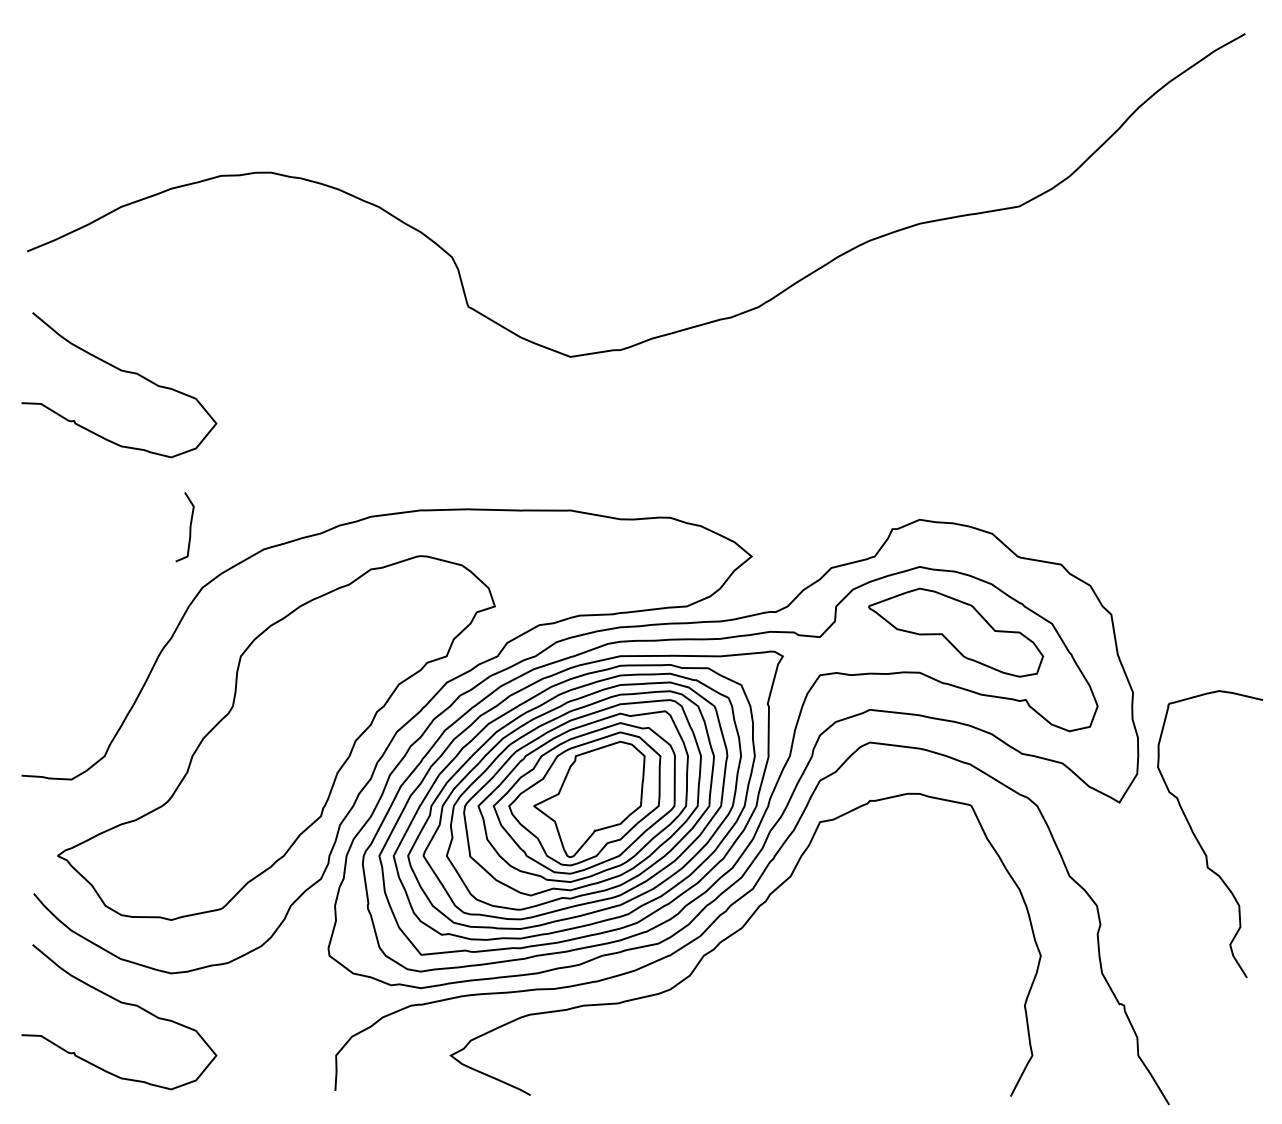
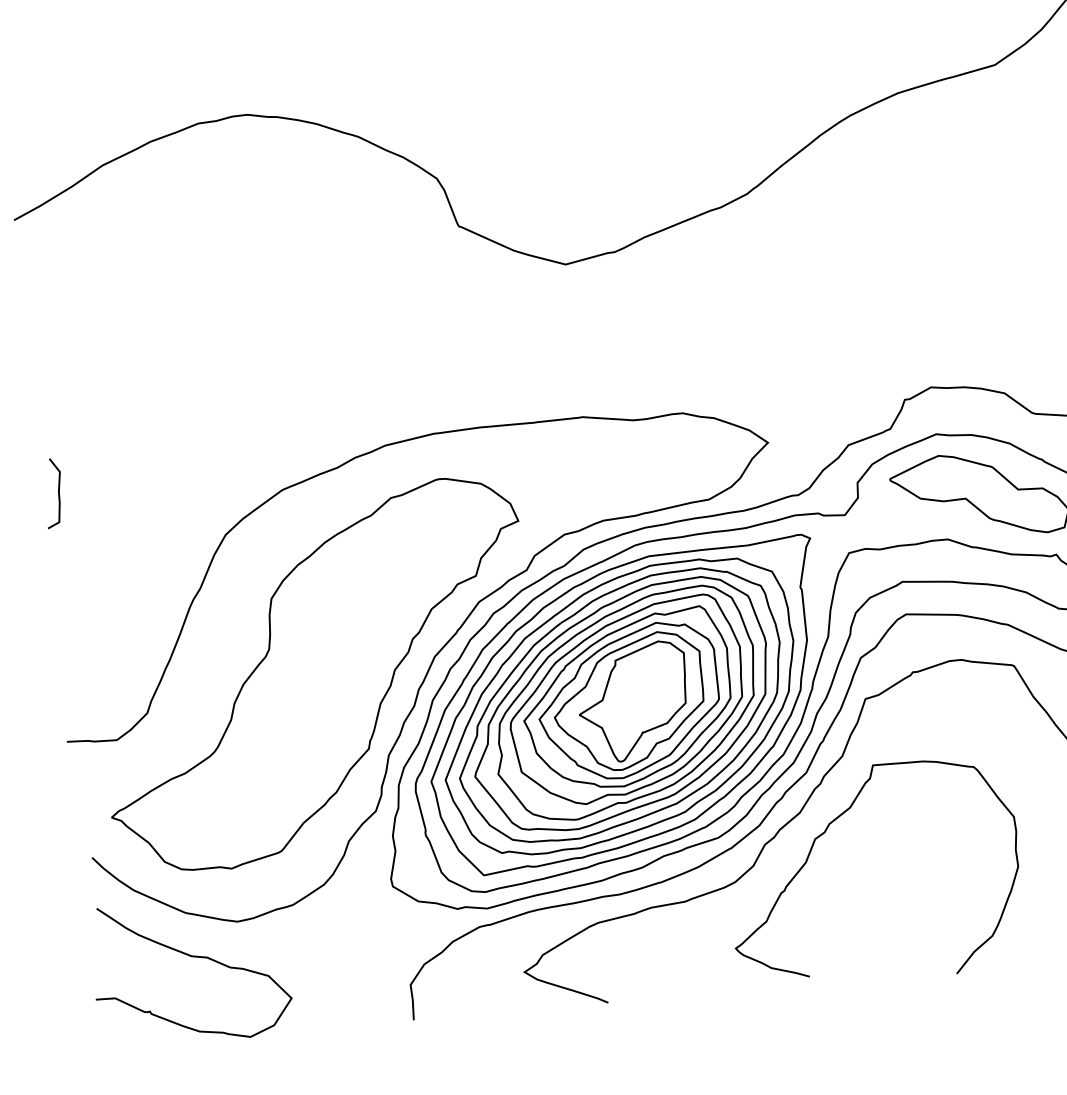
curve: (124, 372) -> (124, 329), removed
curve: (189, 527) -> (57, 493), moved
curve: (764, 951) -> (824, 833), added

